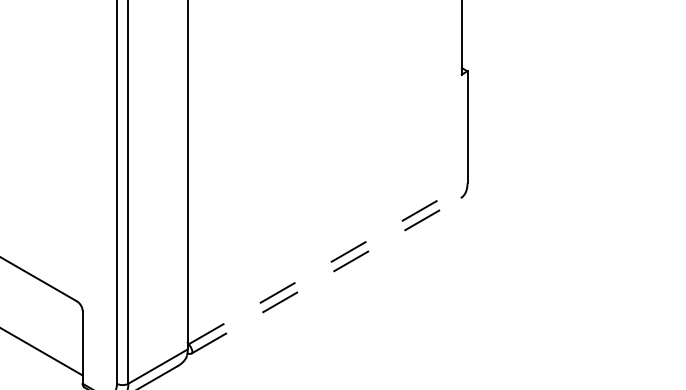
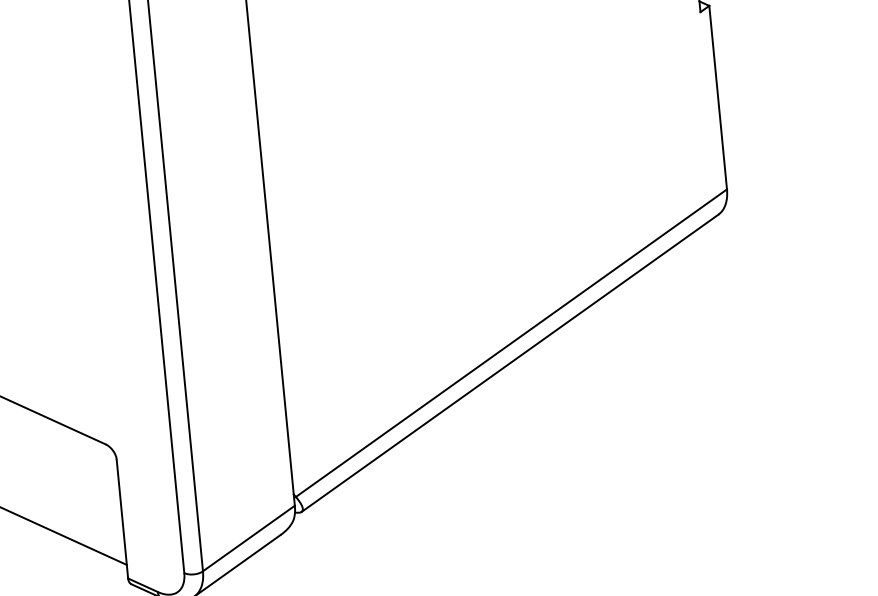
line: (328, 263) -> (511, 342), dashed -> solid
line: (326, 275) -> (510, 362), dashed -> solid

